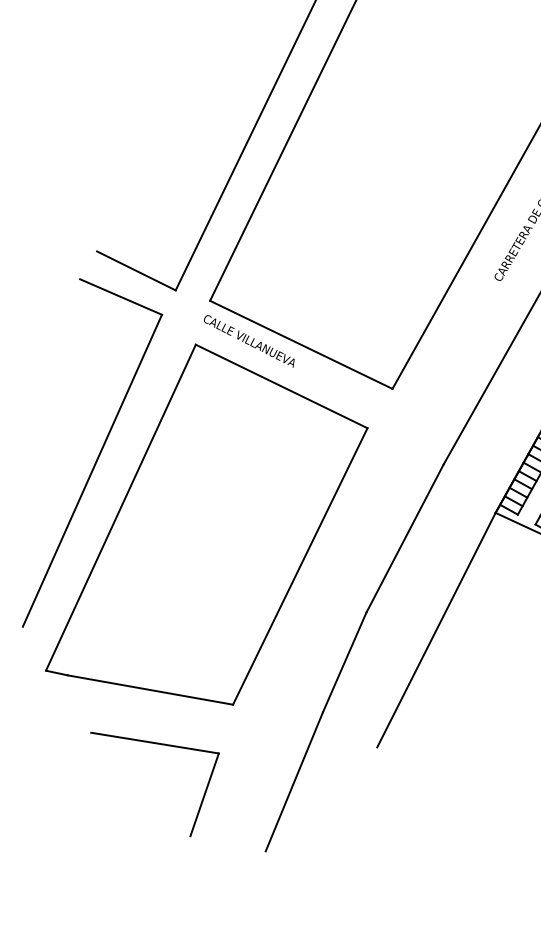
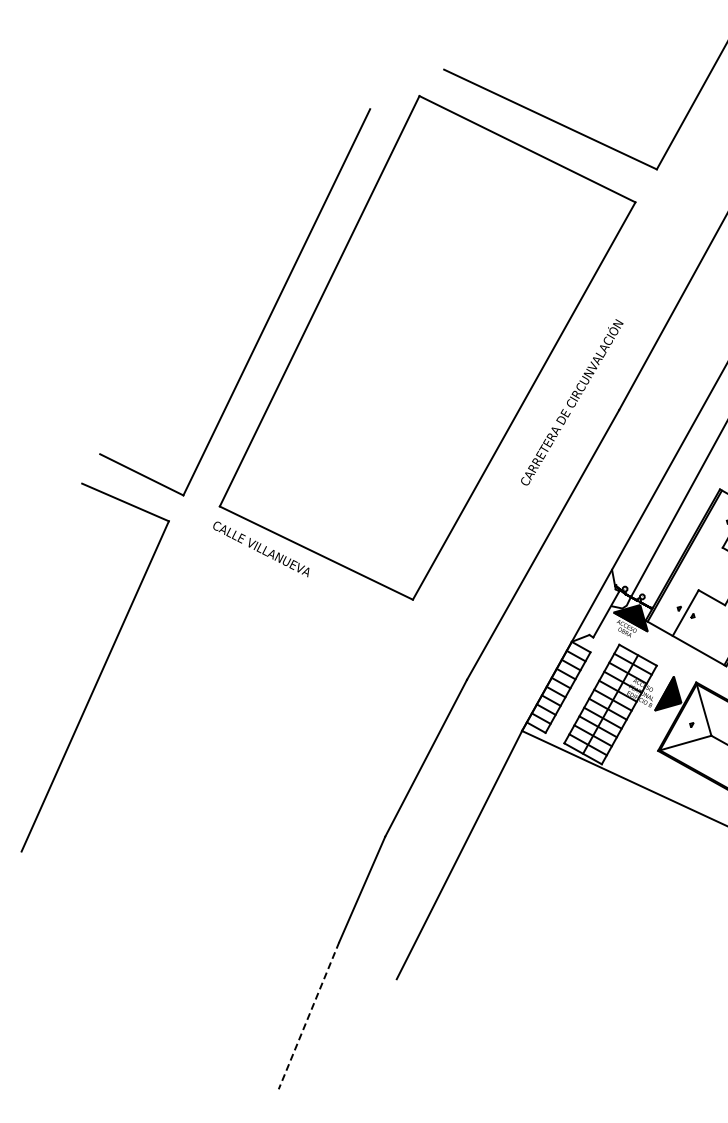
part: (206, 524) -> (216, 743), removed
part: (163, 745) -> (170, 977), removed
line: (294, 781) -> (309, 1015), solid -> dashed

